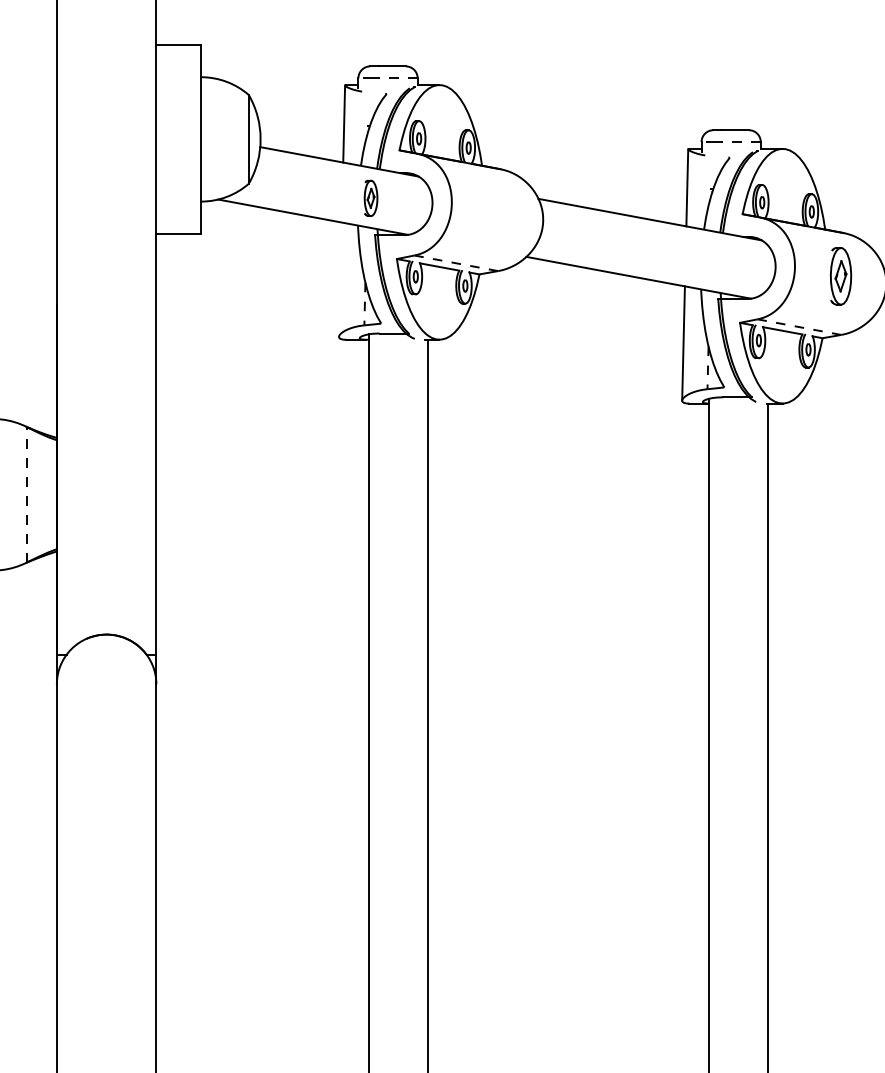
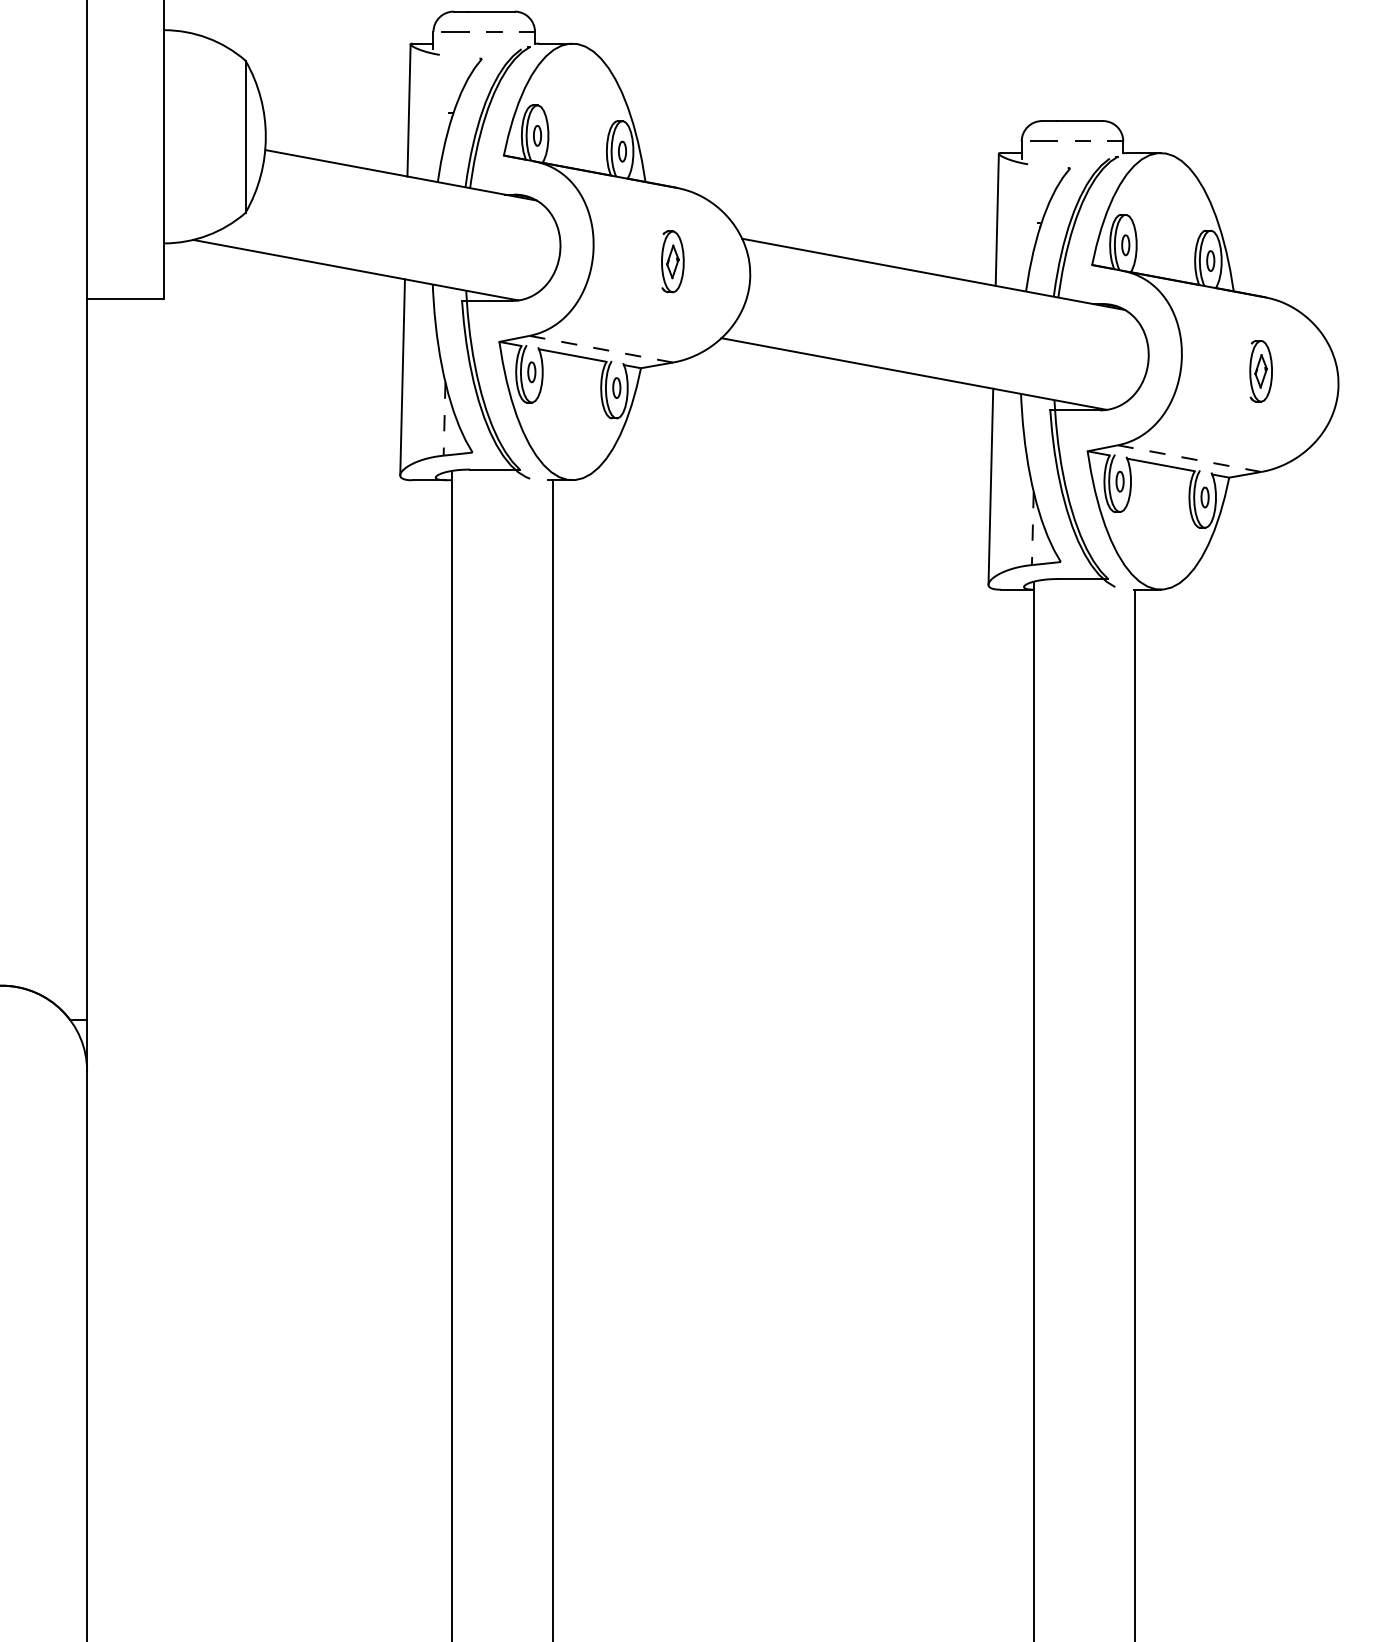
part: (370, 197) -> (671, 260), moved
part: (841, 275) -> (1261, 370), size x0.62
line: (340, 279) -> (402, 376), added

